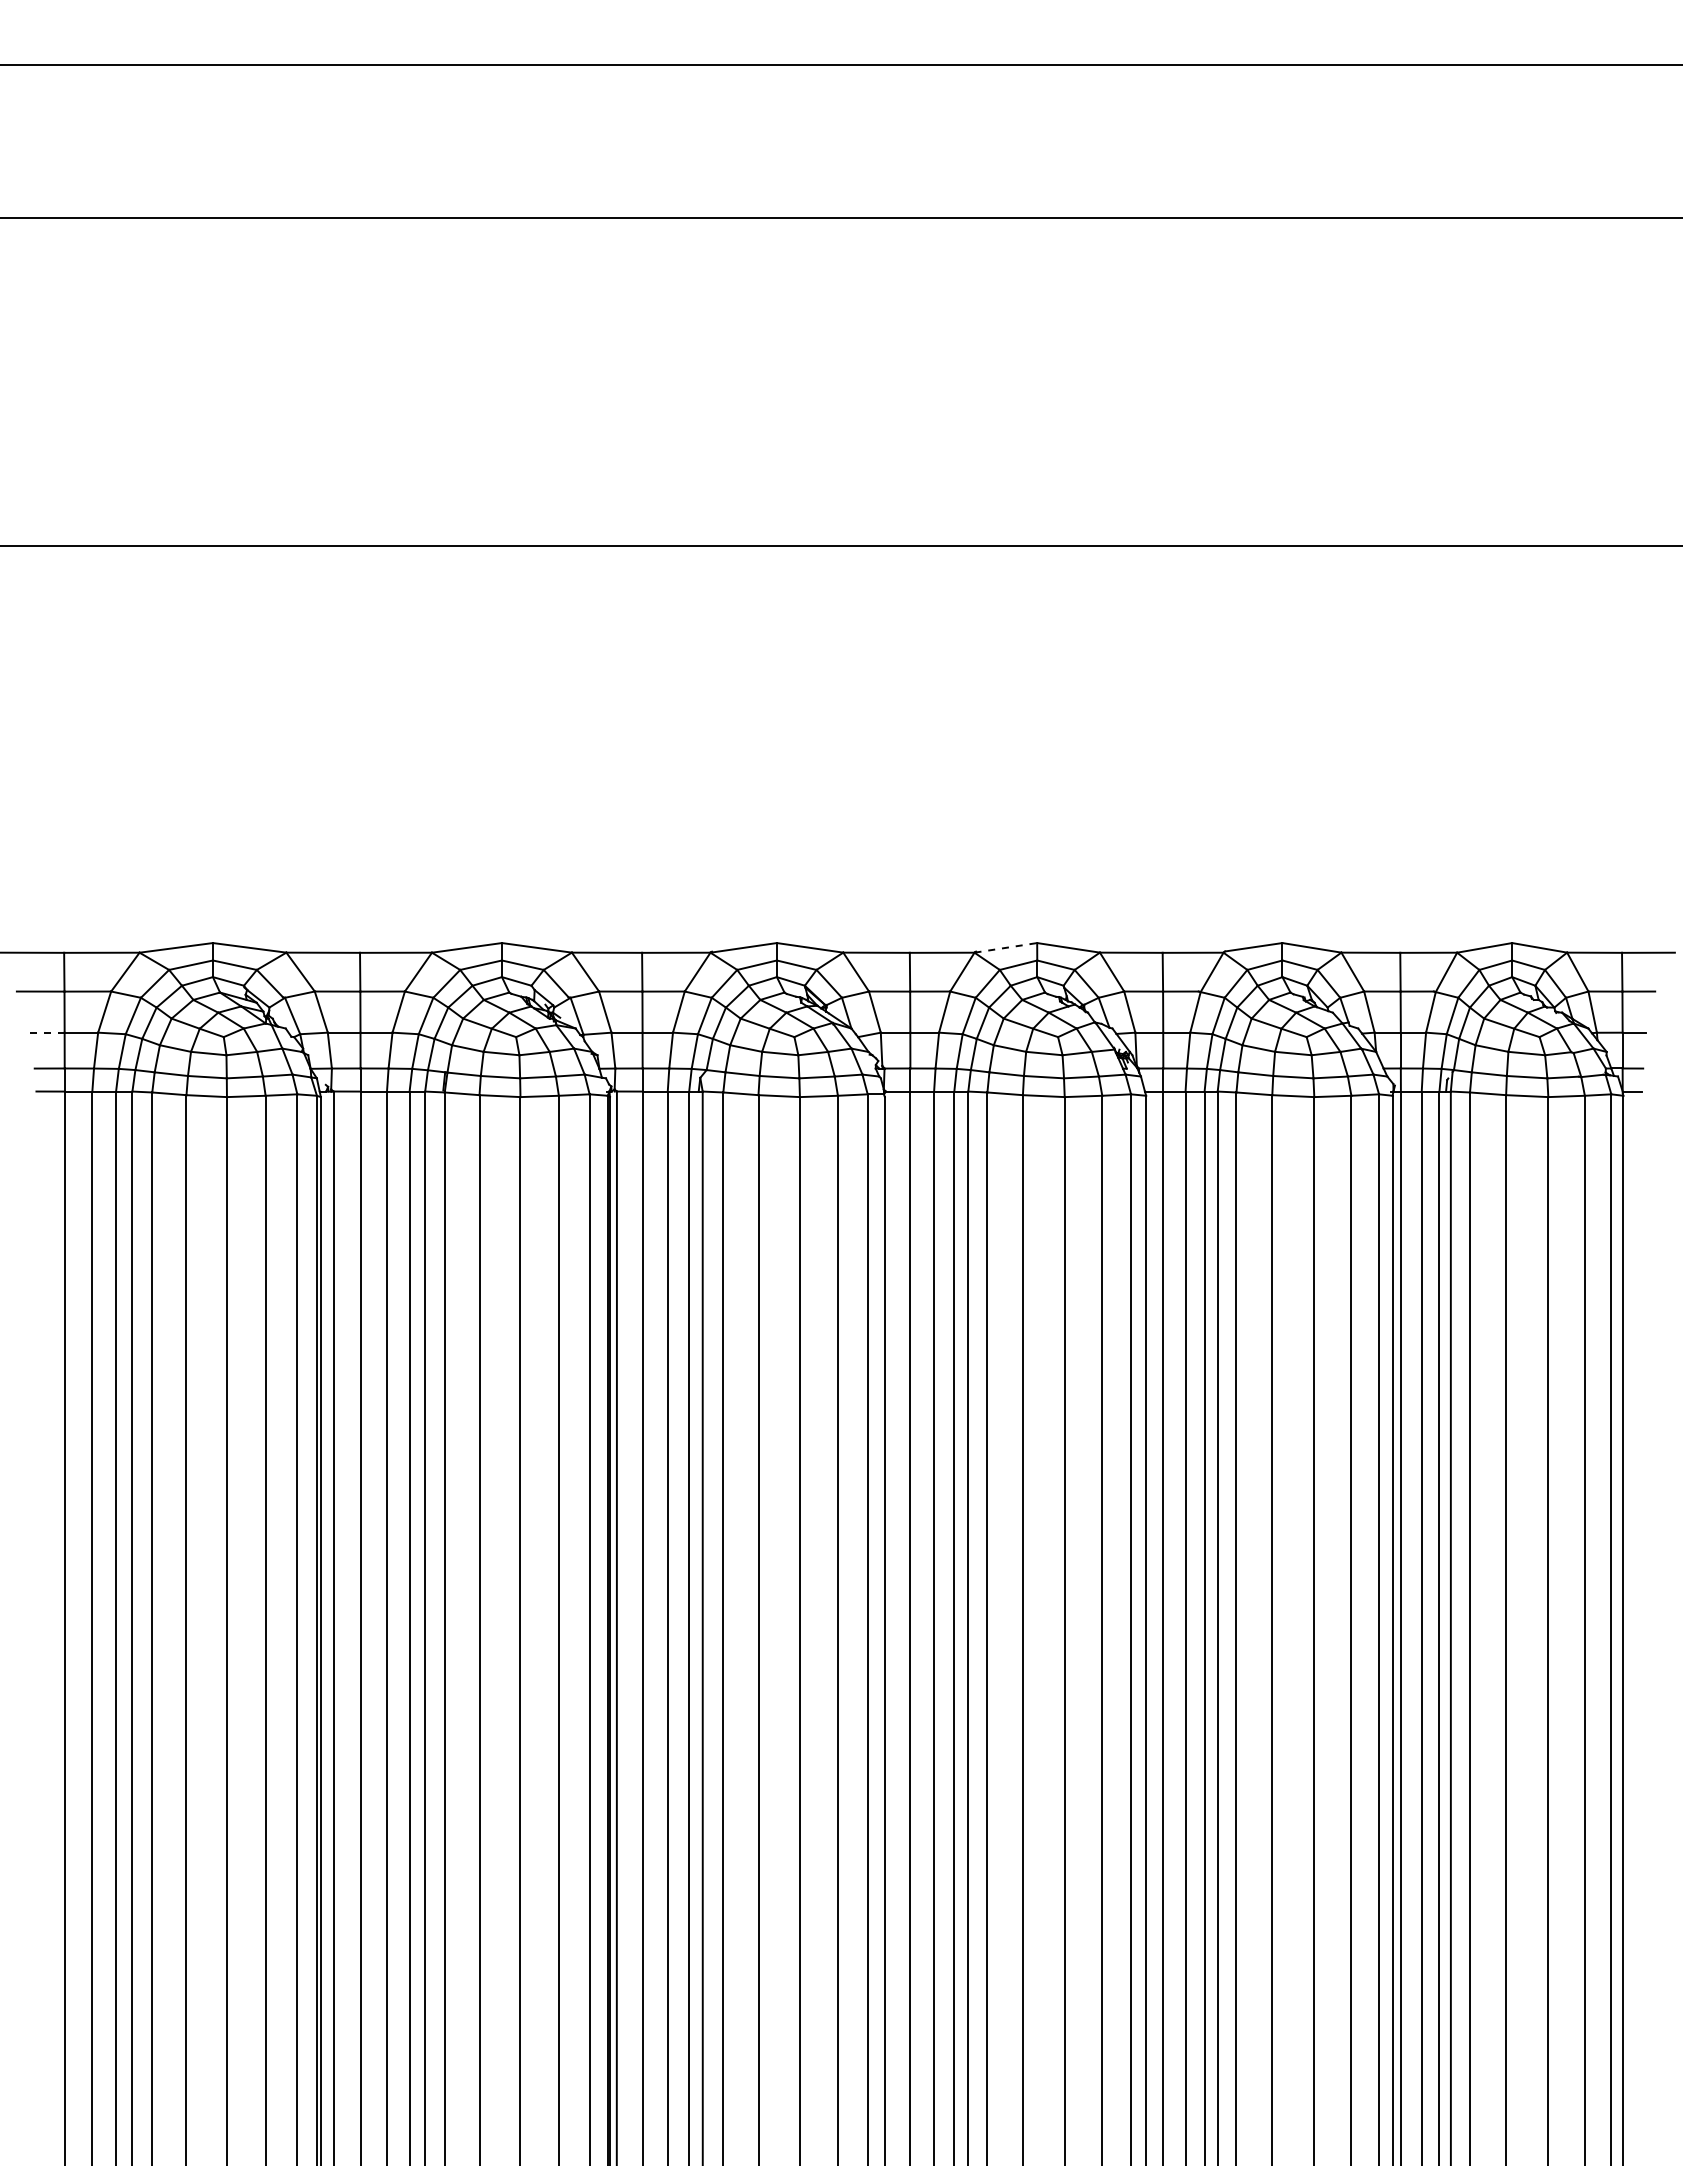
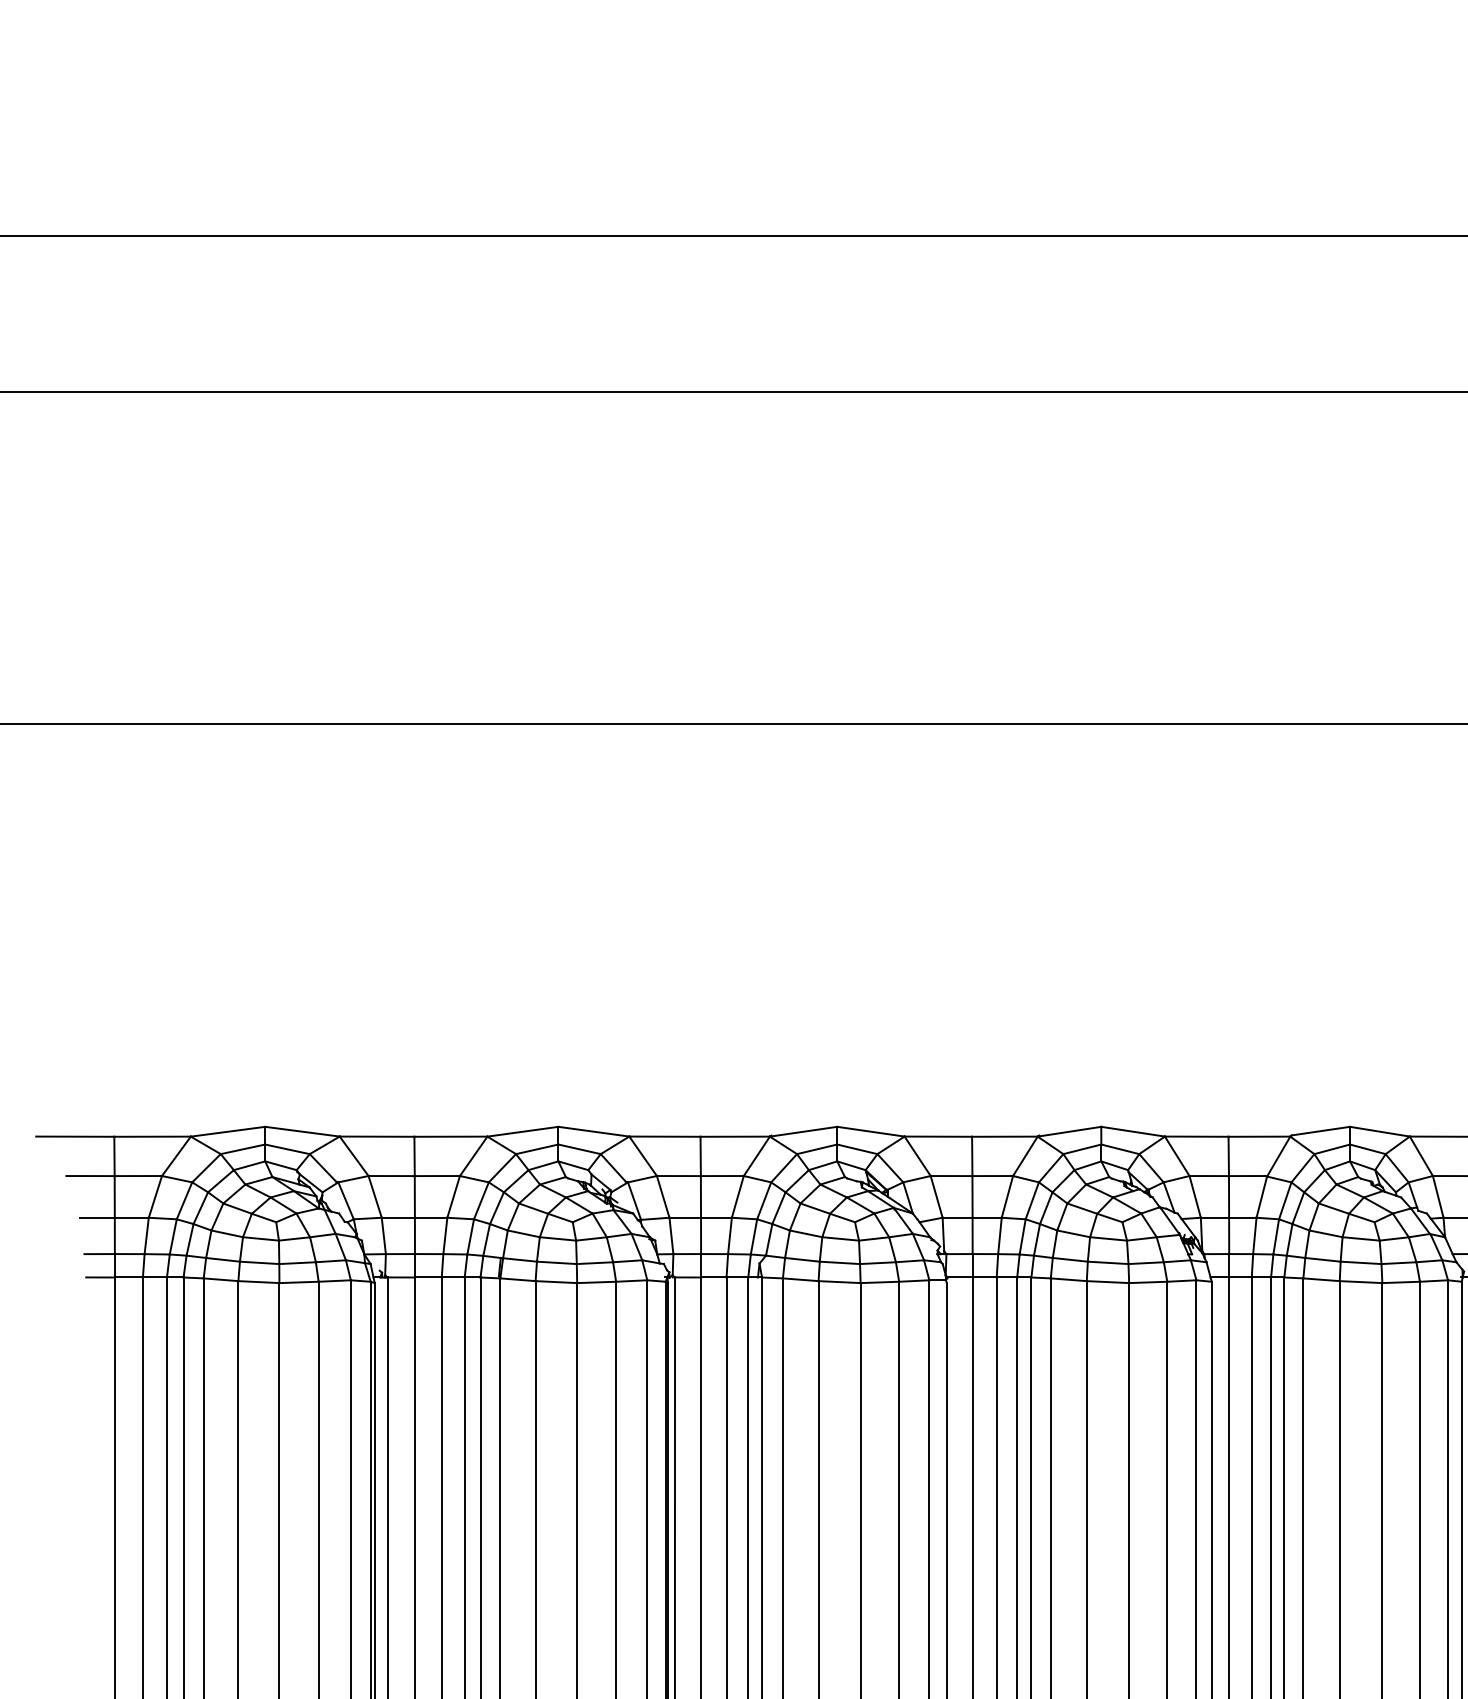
line: (1005, 947) -> (1069, 1131), dashed -> solid
line: (47, 1032) -> (97, 1217), dashed -> solid

